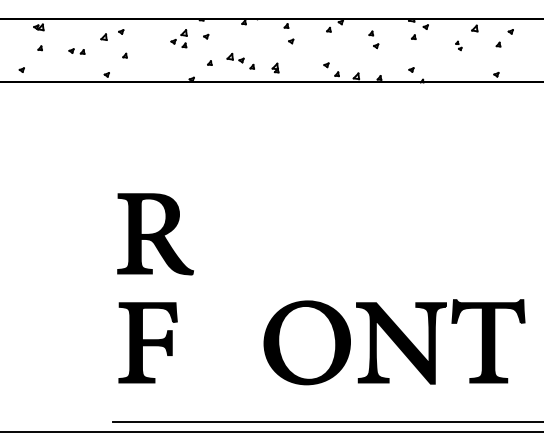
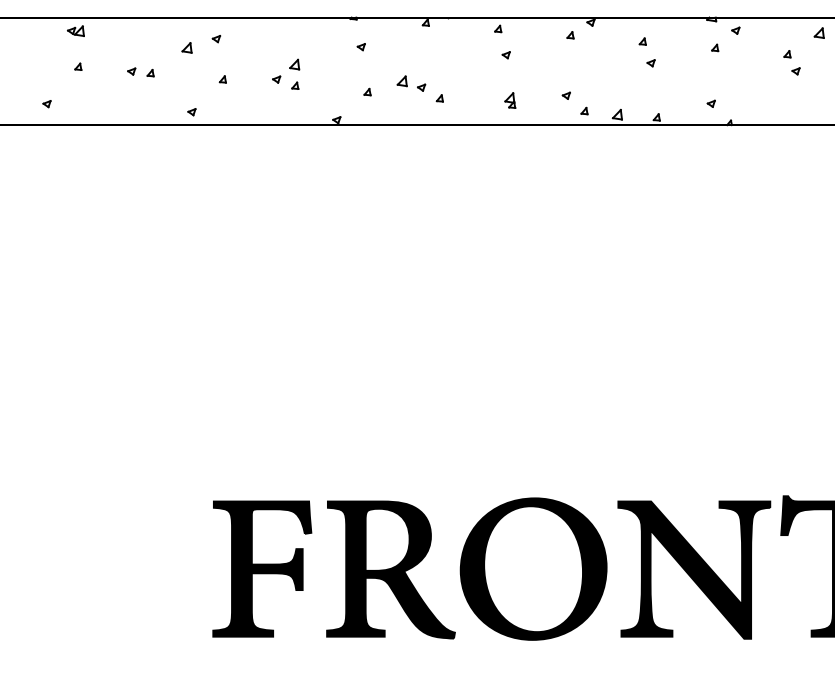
part: (178, 38) -> (285, 74), moved
part: (458, 45) -> (791, 62), size x1.67
part: (275, 67) -> (510, 99), moved
part: (155, 234) -> (390, 570), moved

